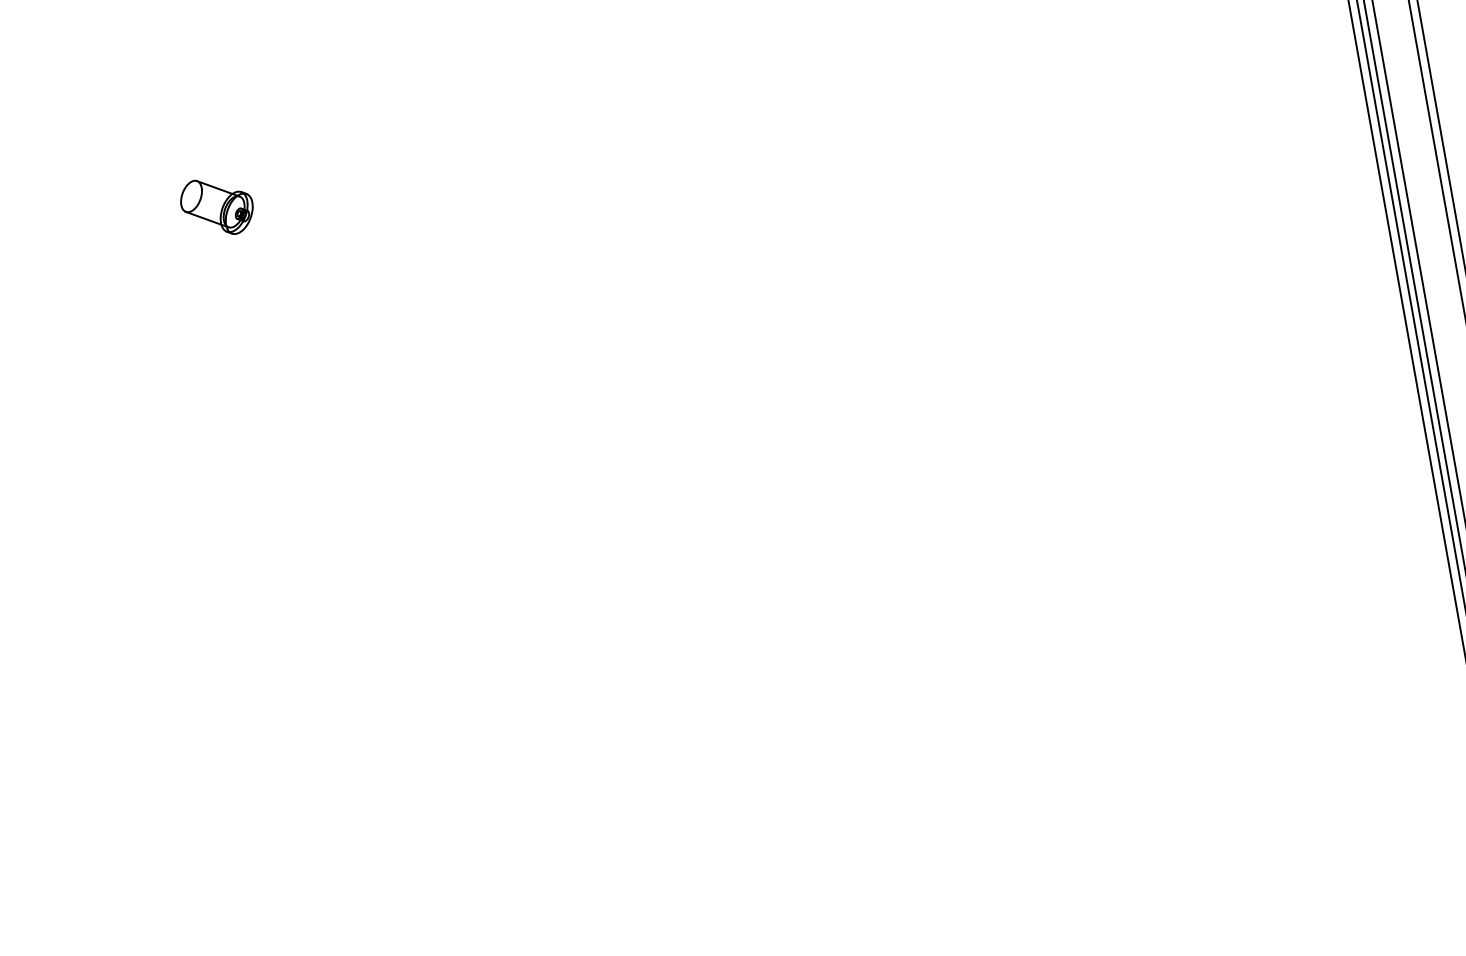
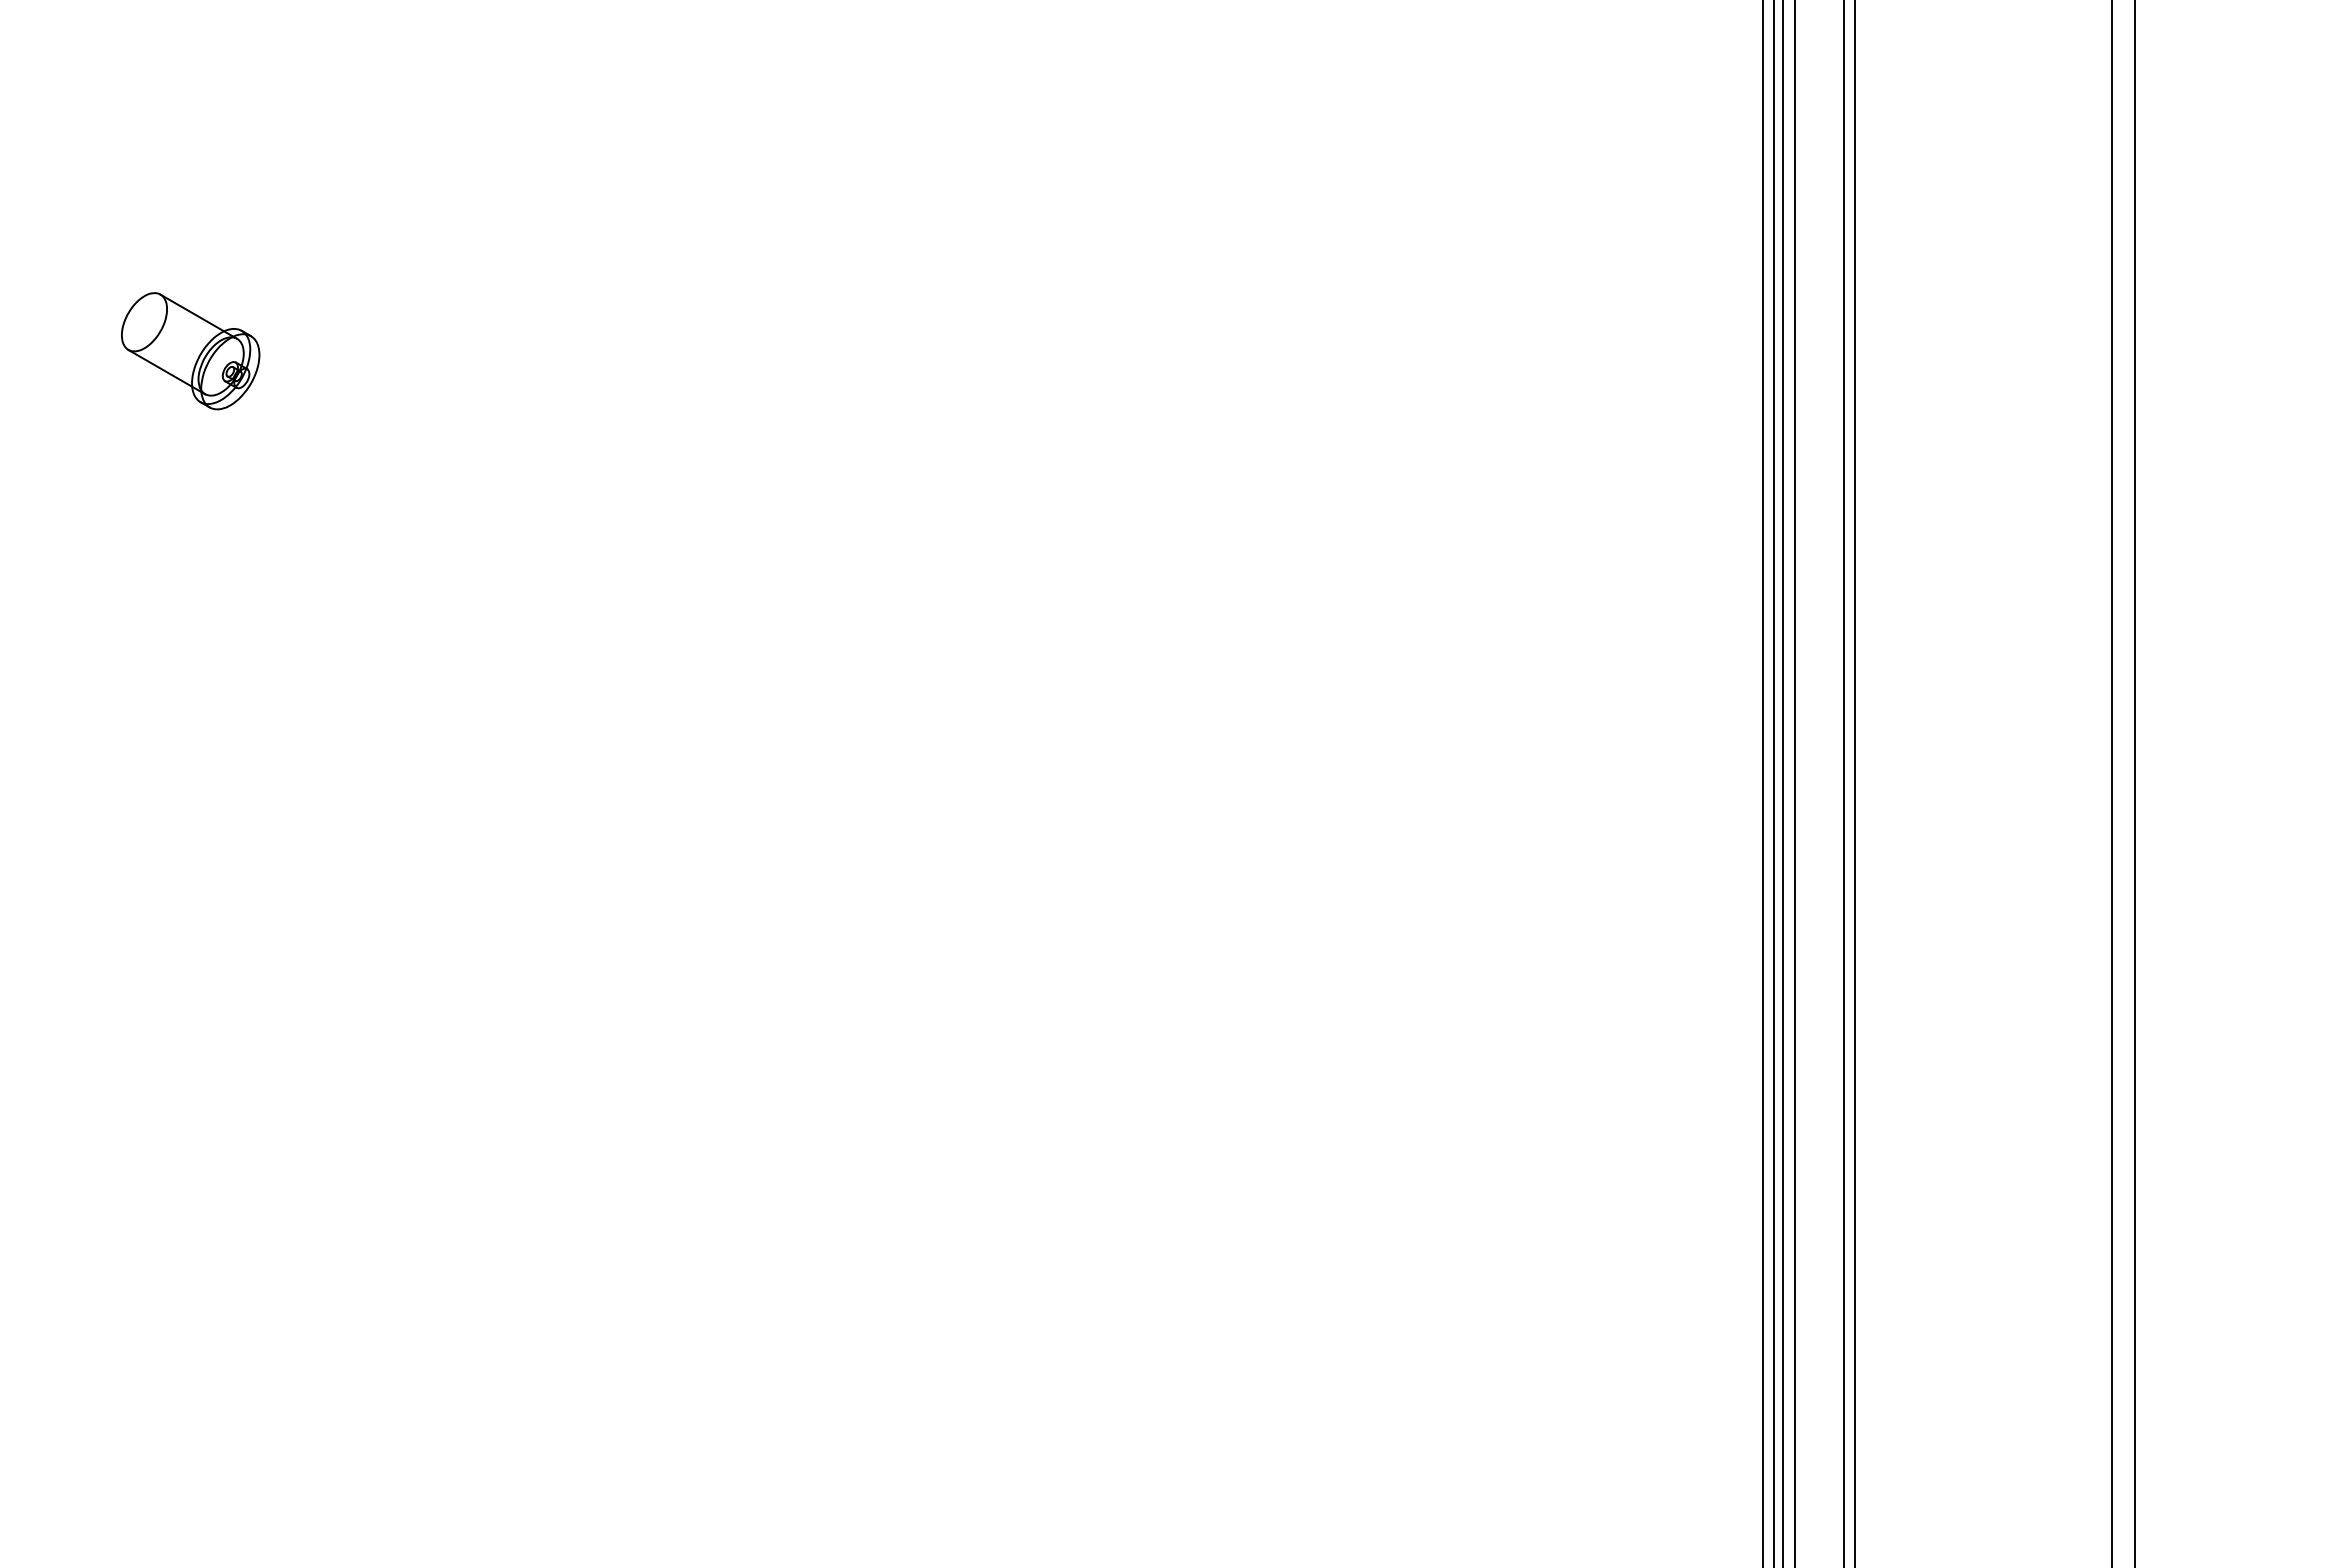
part: (217, 207) -> (190, 351), size x1.43

